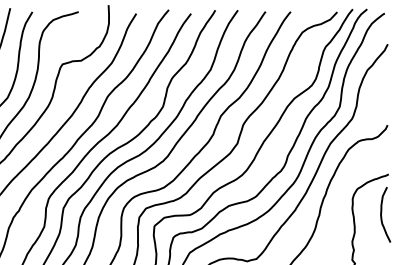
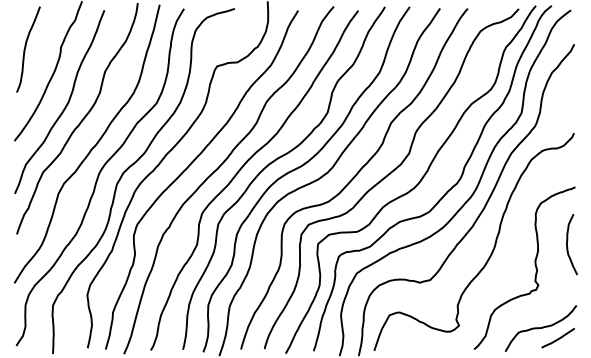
curve: (381, 214) -> (567, 244), moved

